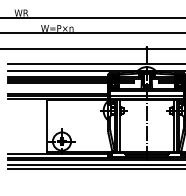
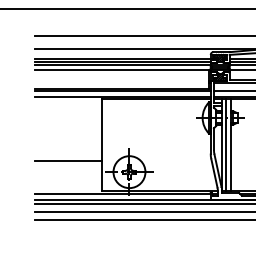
line: (27, 135) -> (68, 161), added

